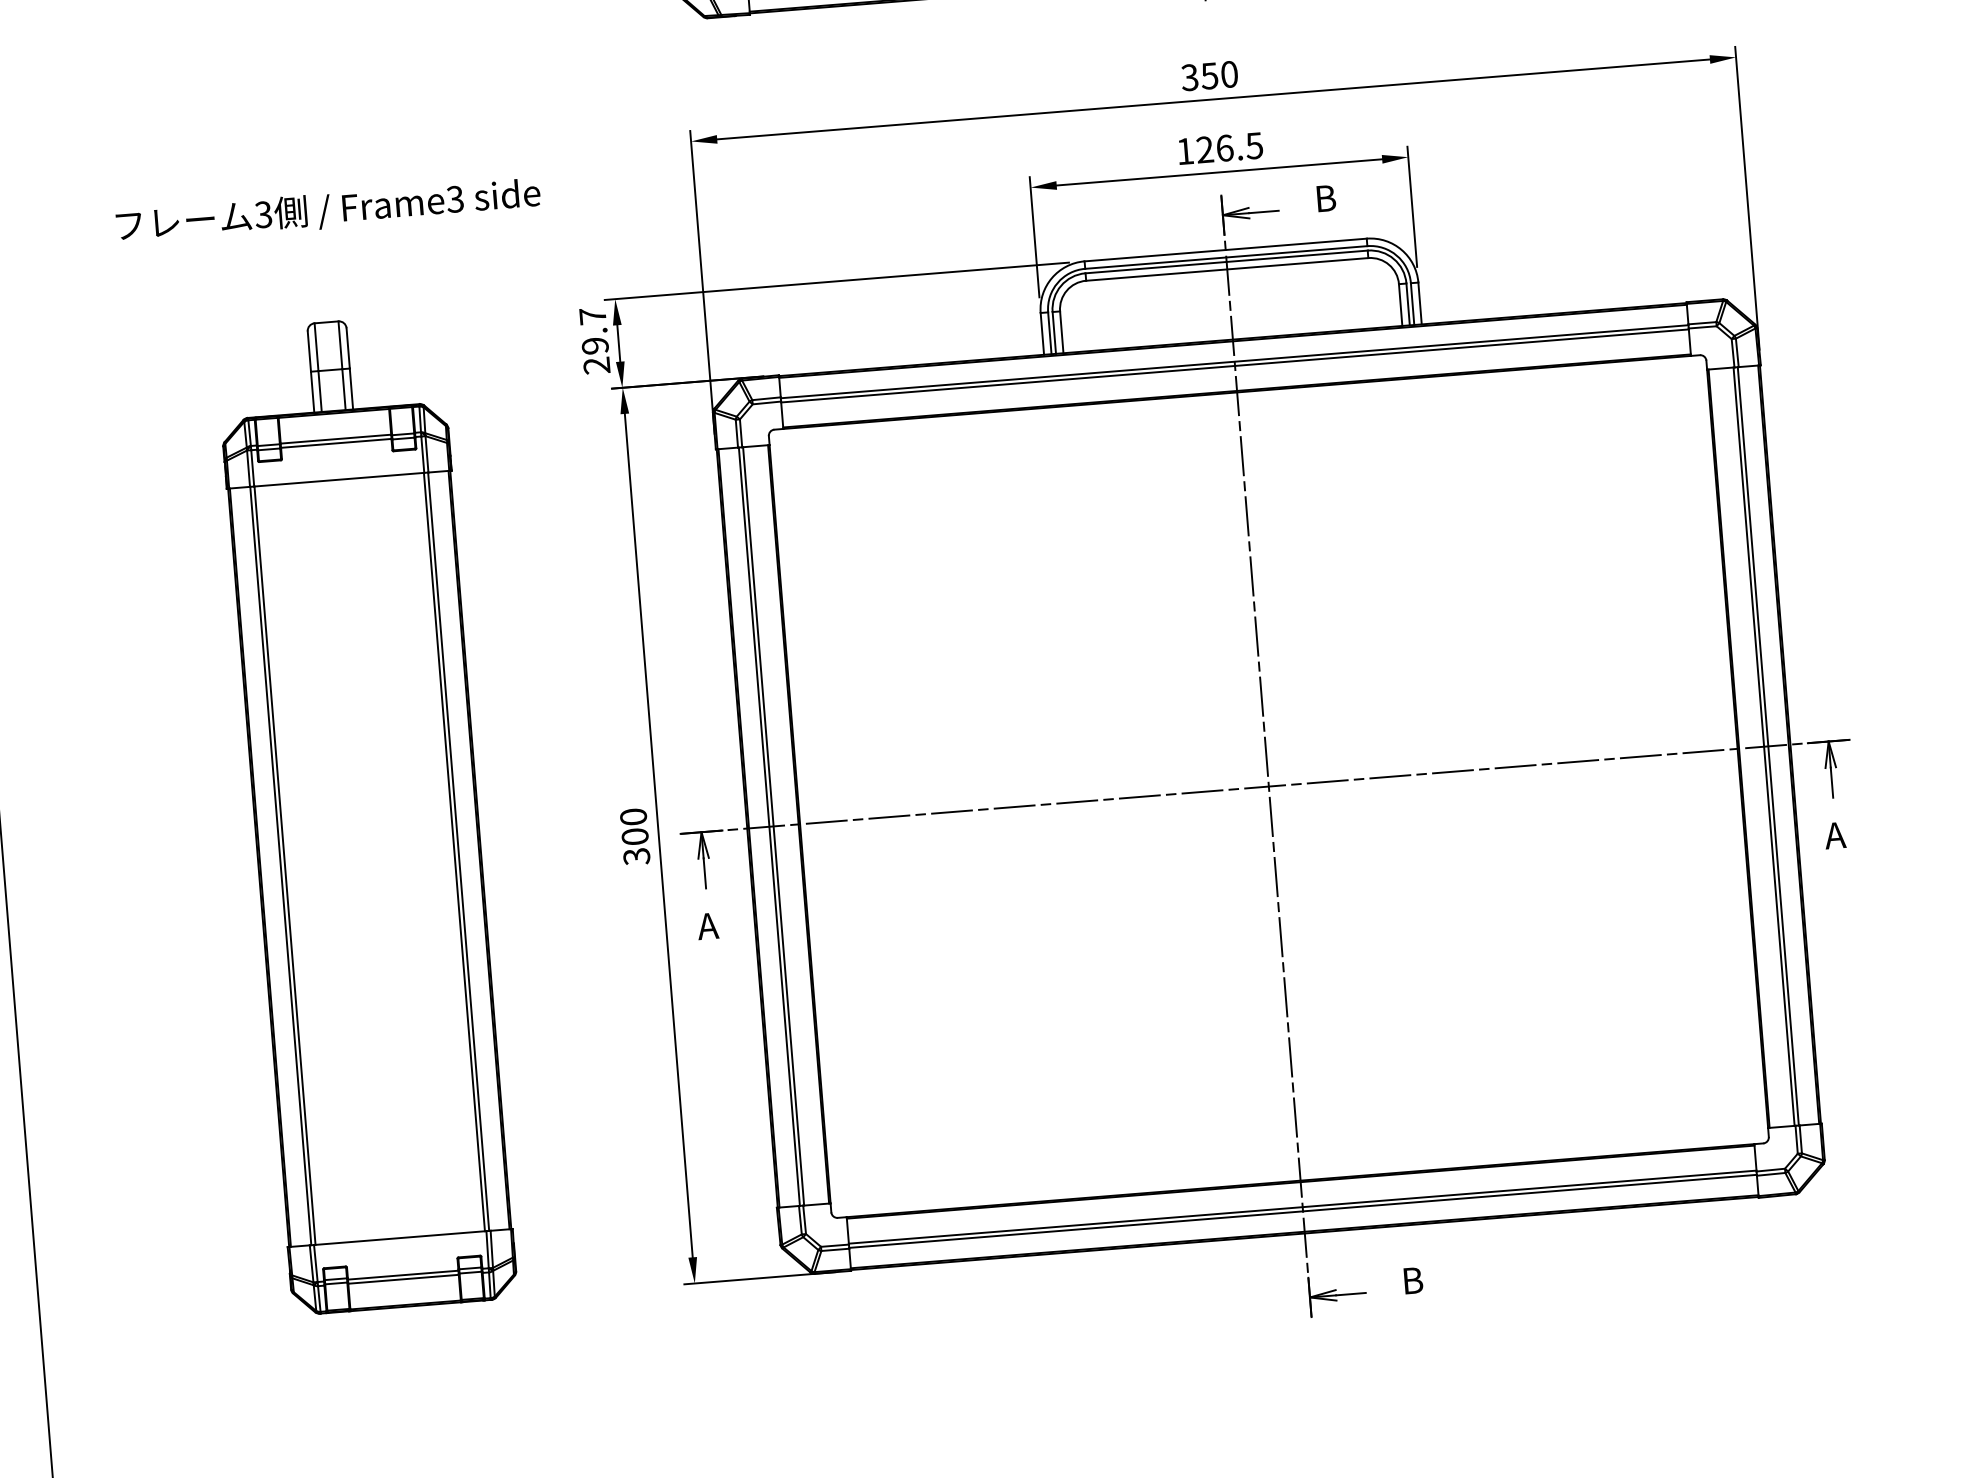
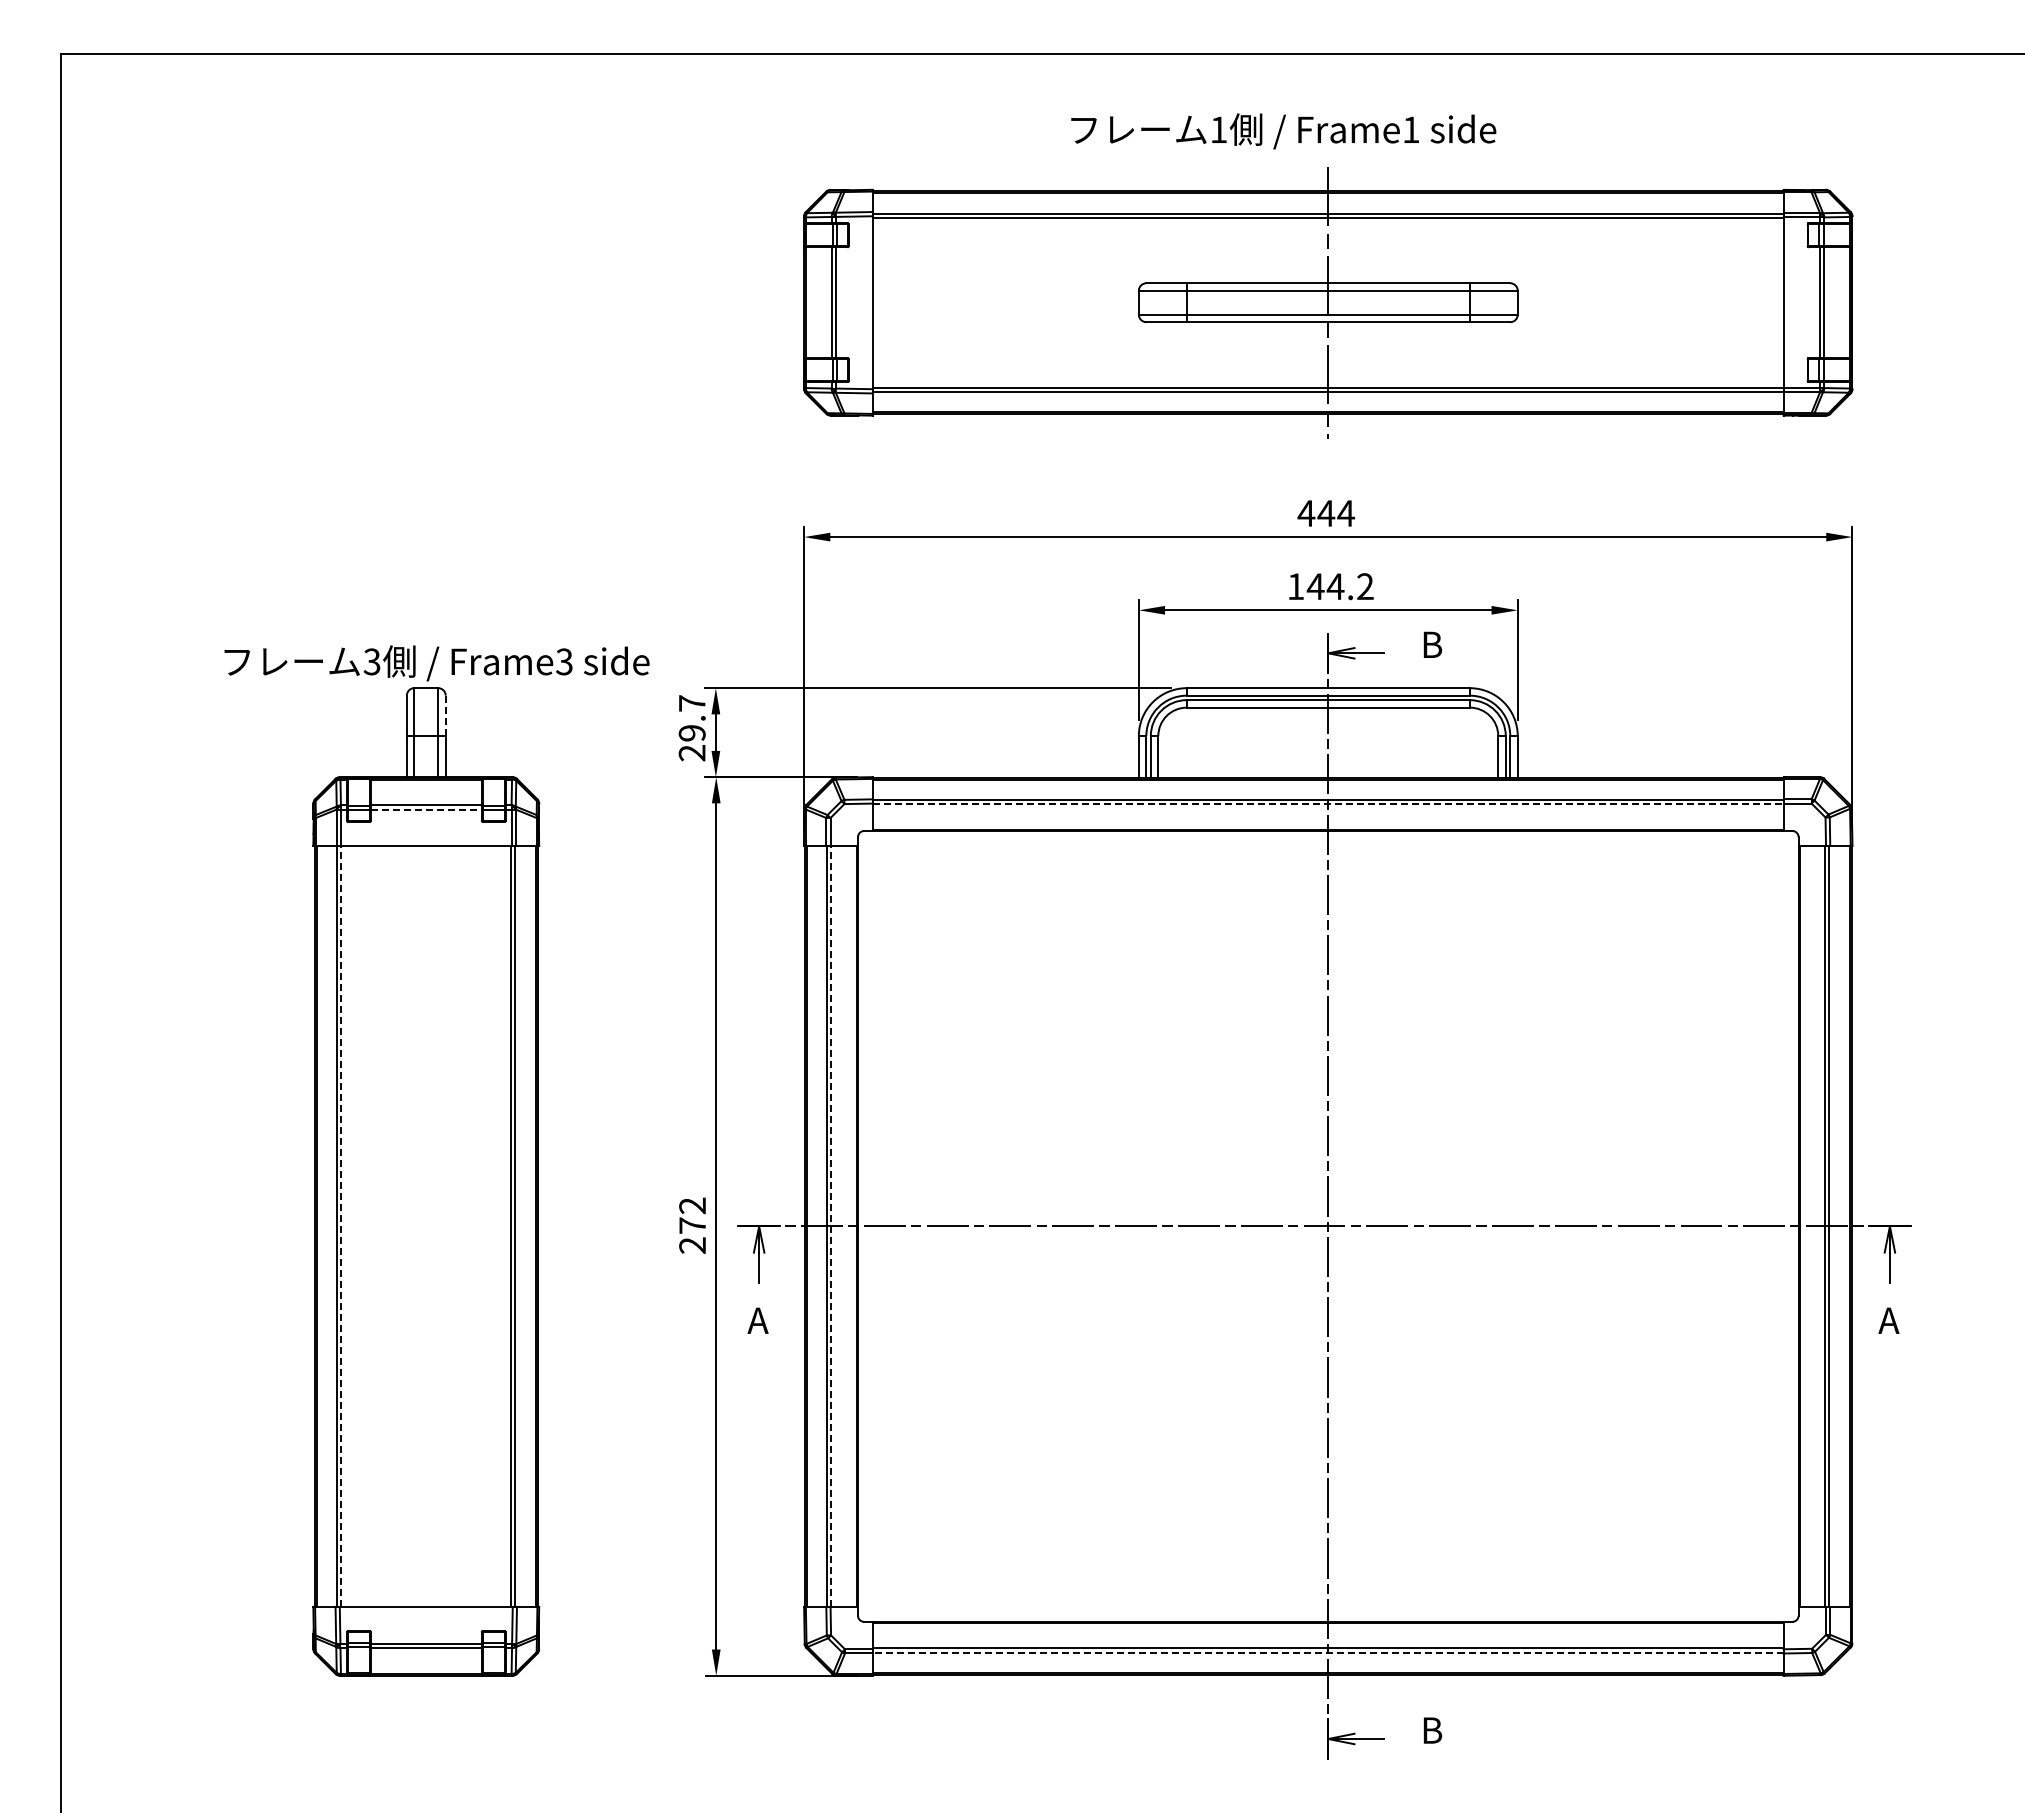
text: (1209, 76) -> (1326, 513), 350 -> 444
text: (1228, 147) -> (1339, 586), 126.5 -> 144.2
text: (327, 211) -> (436, 663), moved
line: (347, 348) -> (445, 715), solid -> dashed
line: (1235, 365) -> (1328, 804), solid -> dashed
line: (336, 443) -> (426, 809), solid -> dashed
line: (773, 825) -> (831, 1225), solid -> dashed
text: (635, 836) -> (692, 1225), 300 -> 272
line: (285, 864) -> (341, 1225), solid -> dashed
line: (1302, 1211) -> (1327, 1652), solid -> dashed

